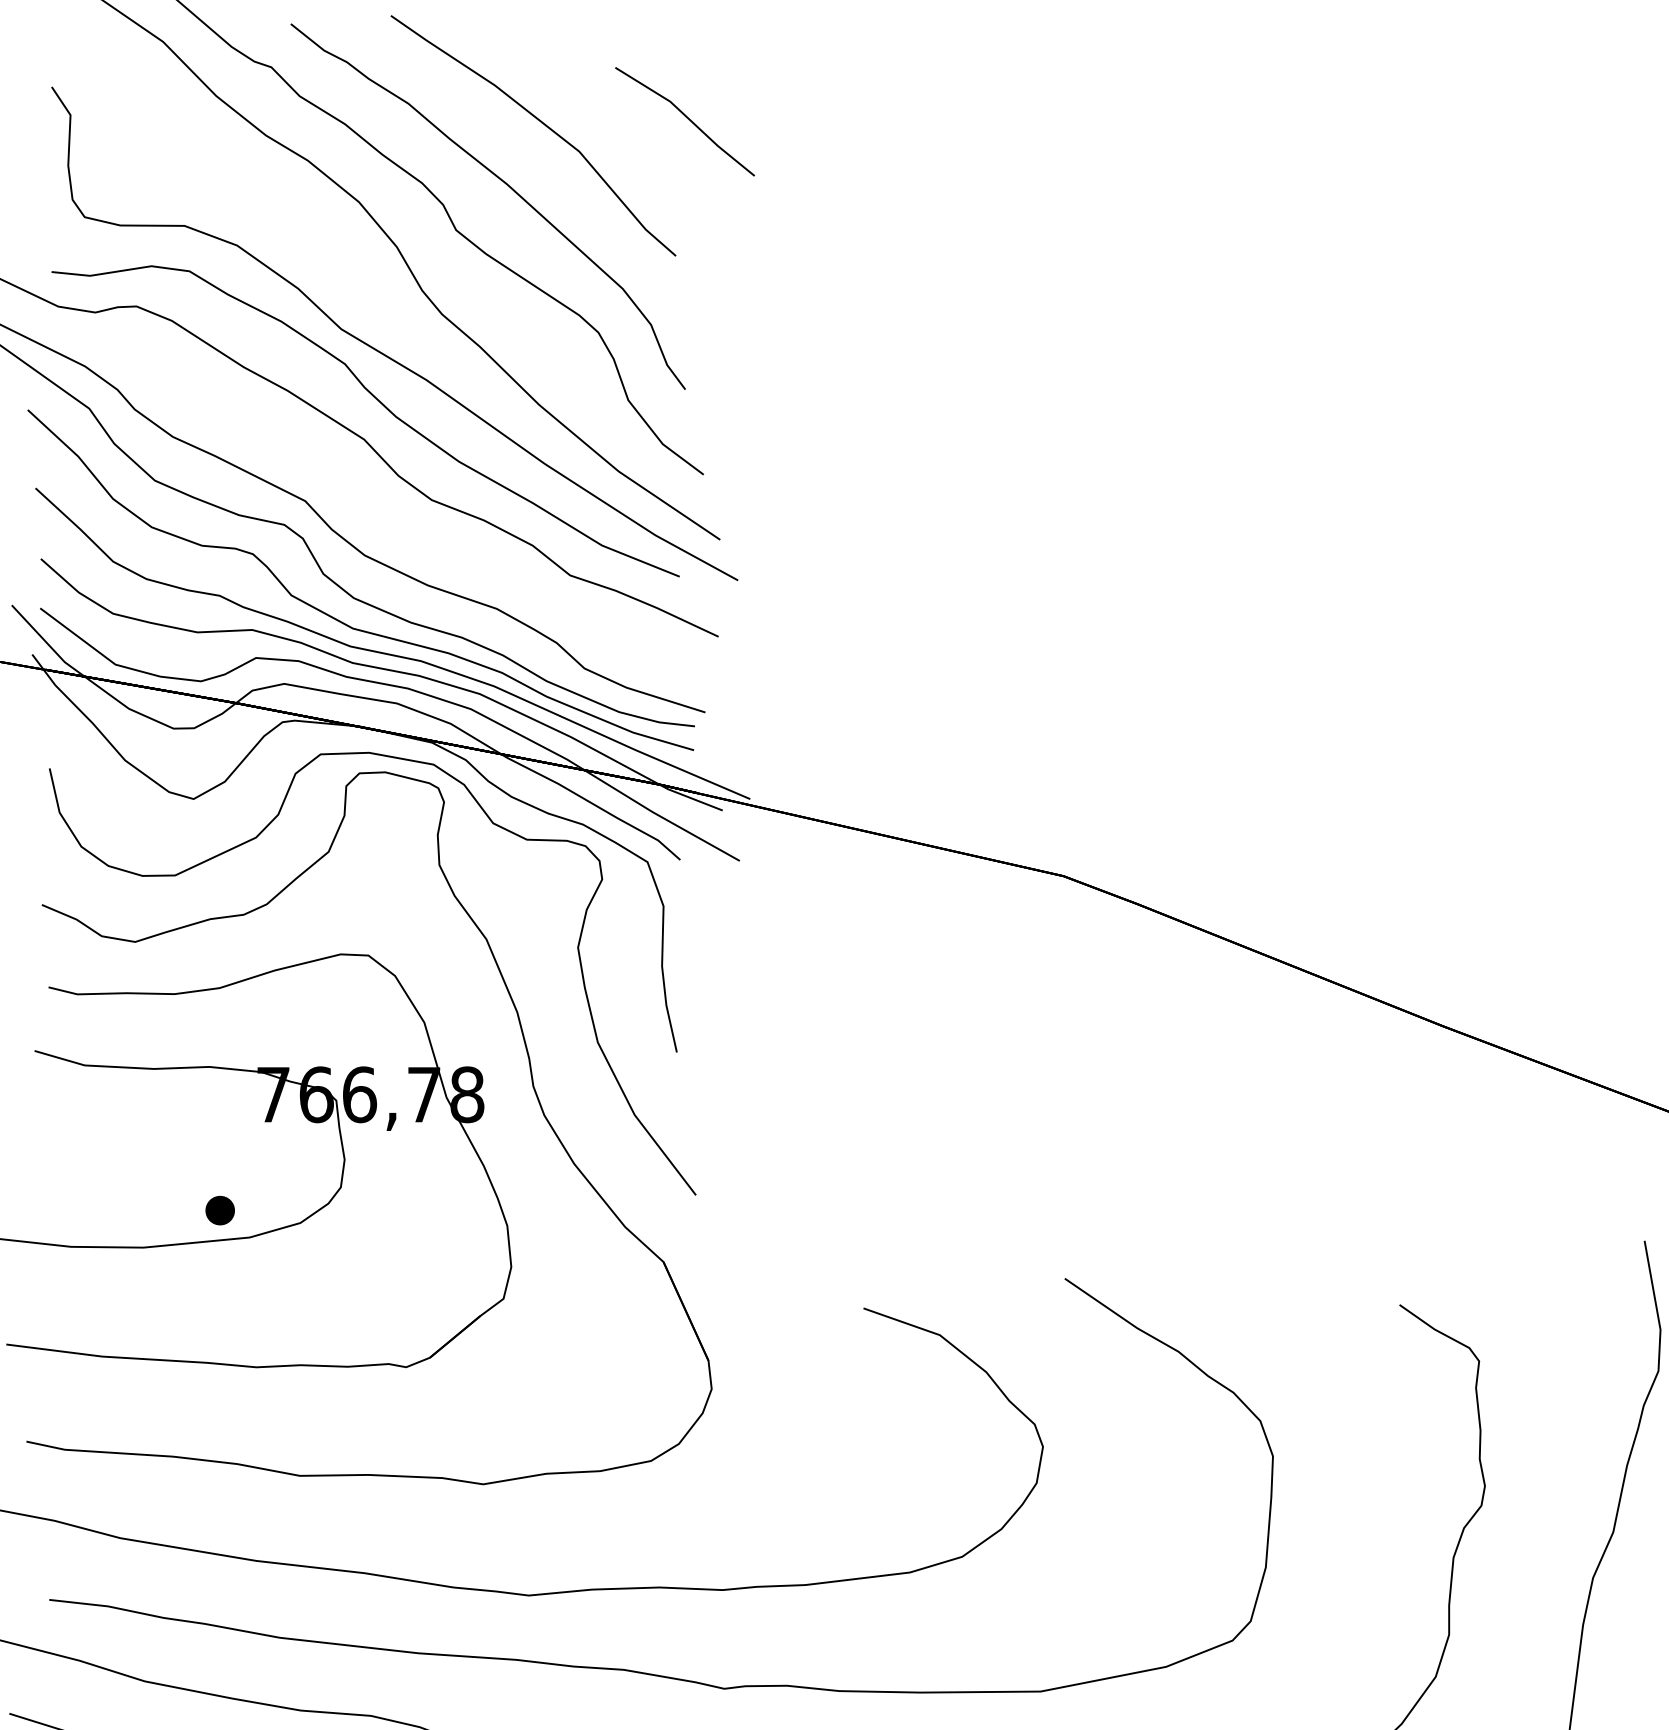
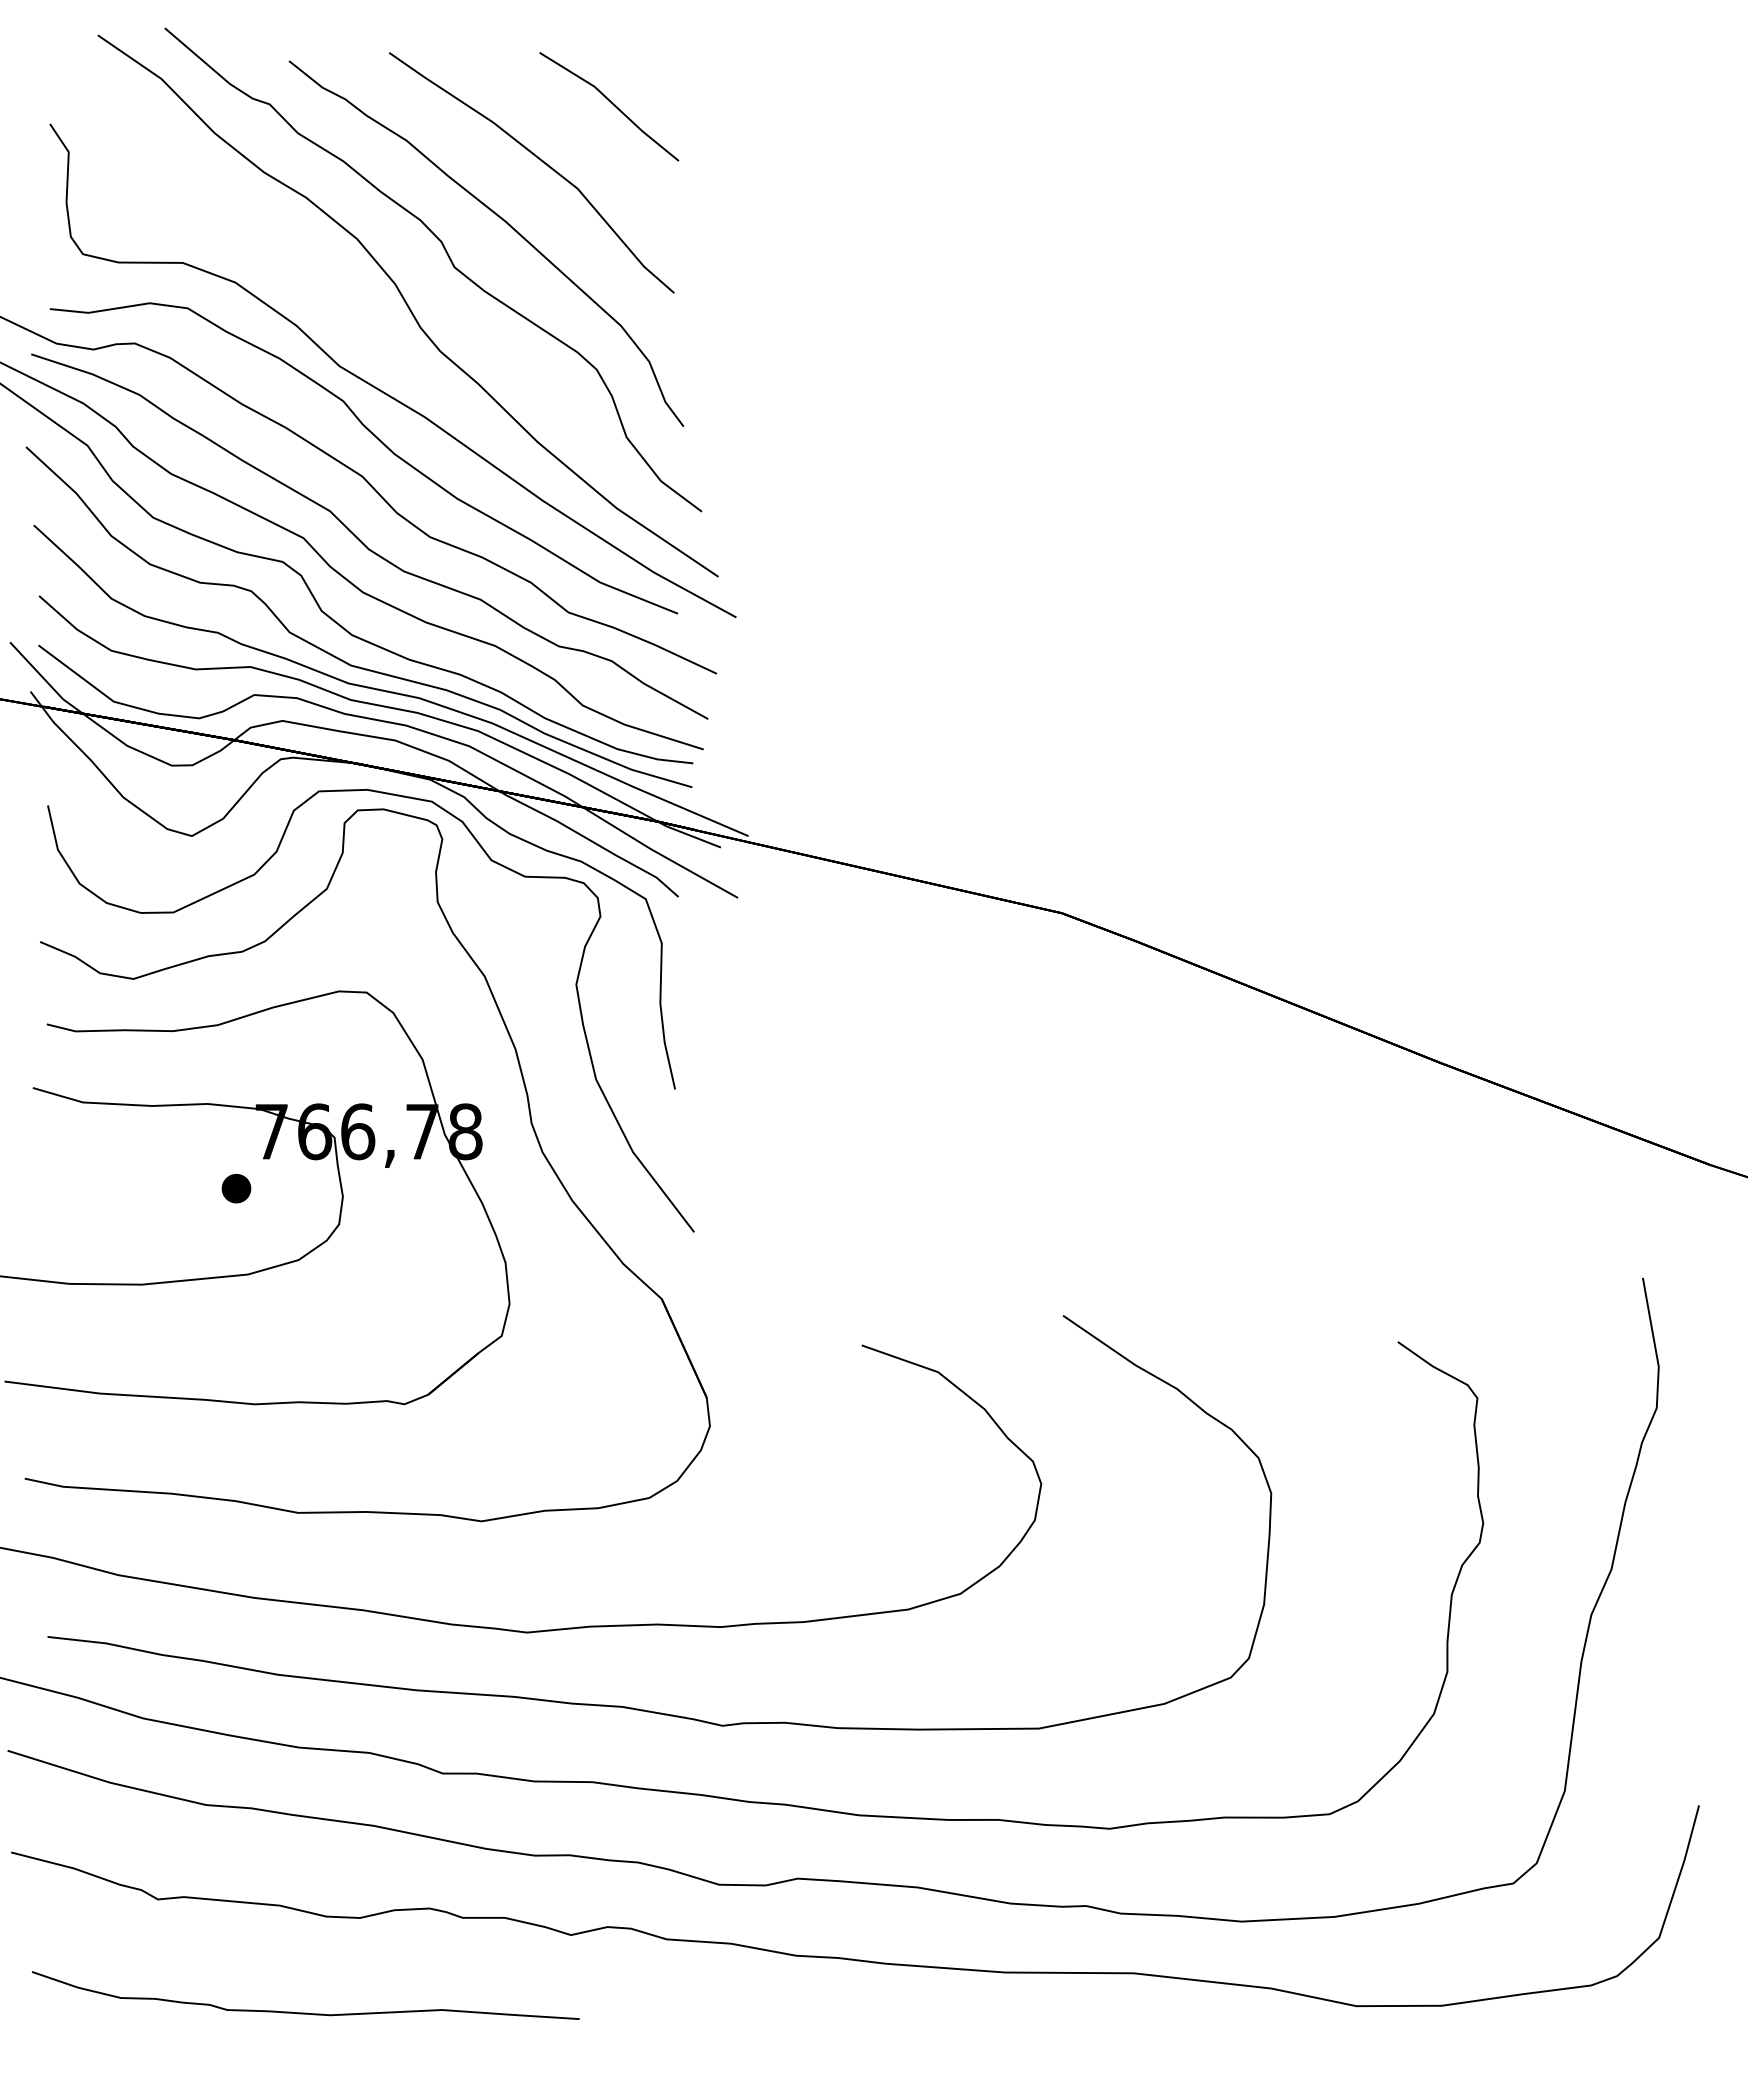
line: (687, 118) -> (611, 103), moved
part: (365, 505) -> (363, 542), added
part: (220, 1210) -> (236, 1188), moved

